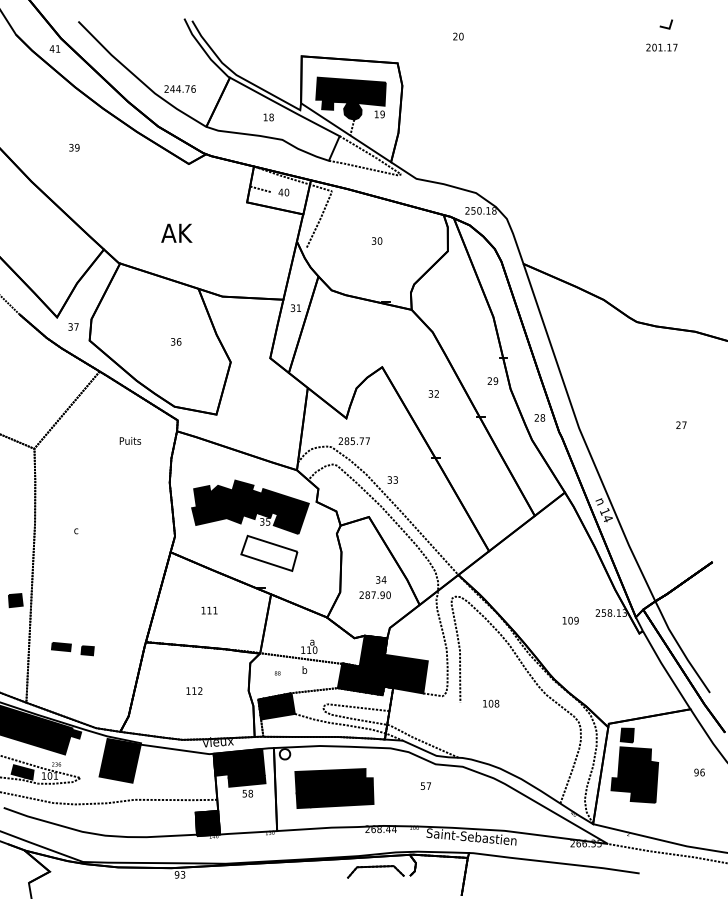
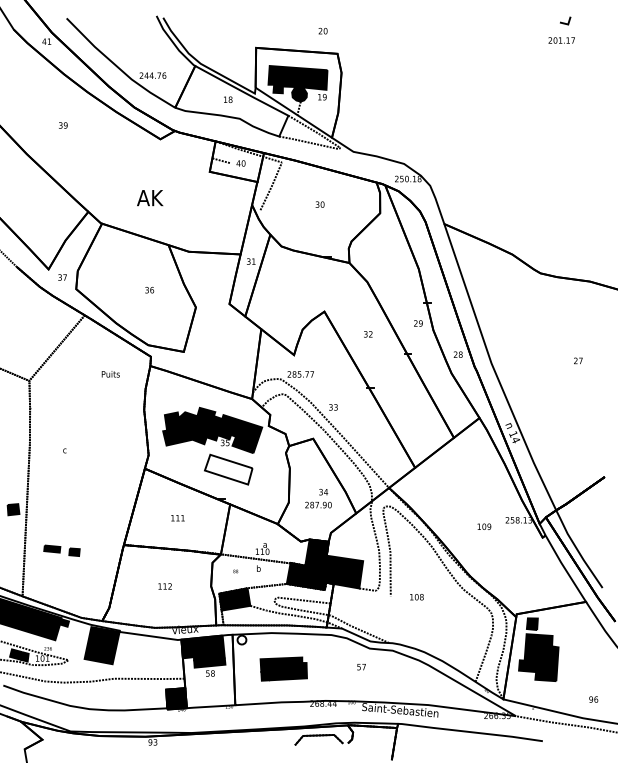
text: (457, 35) -> (322, 30), moved
text: (699, 772) -> (593, 699), moved
part: (333, 787) -> (283, 668), size x0.7

